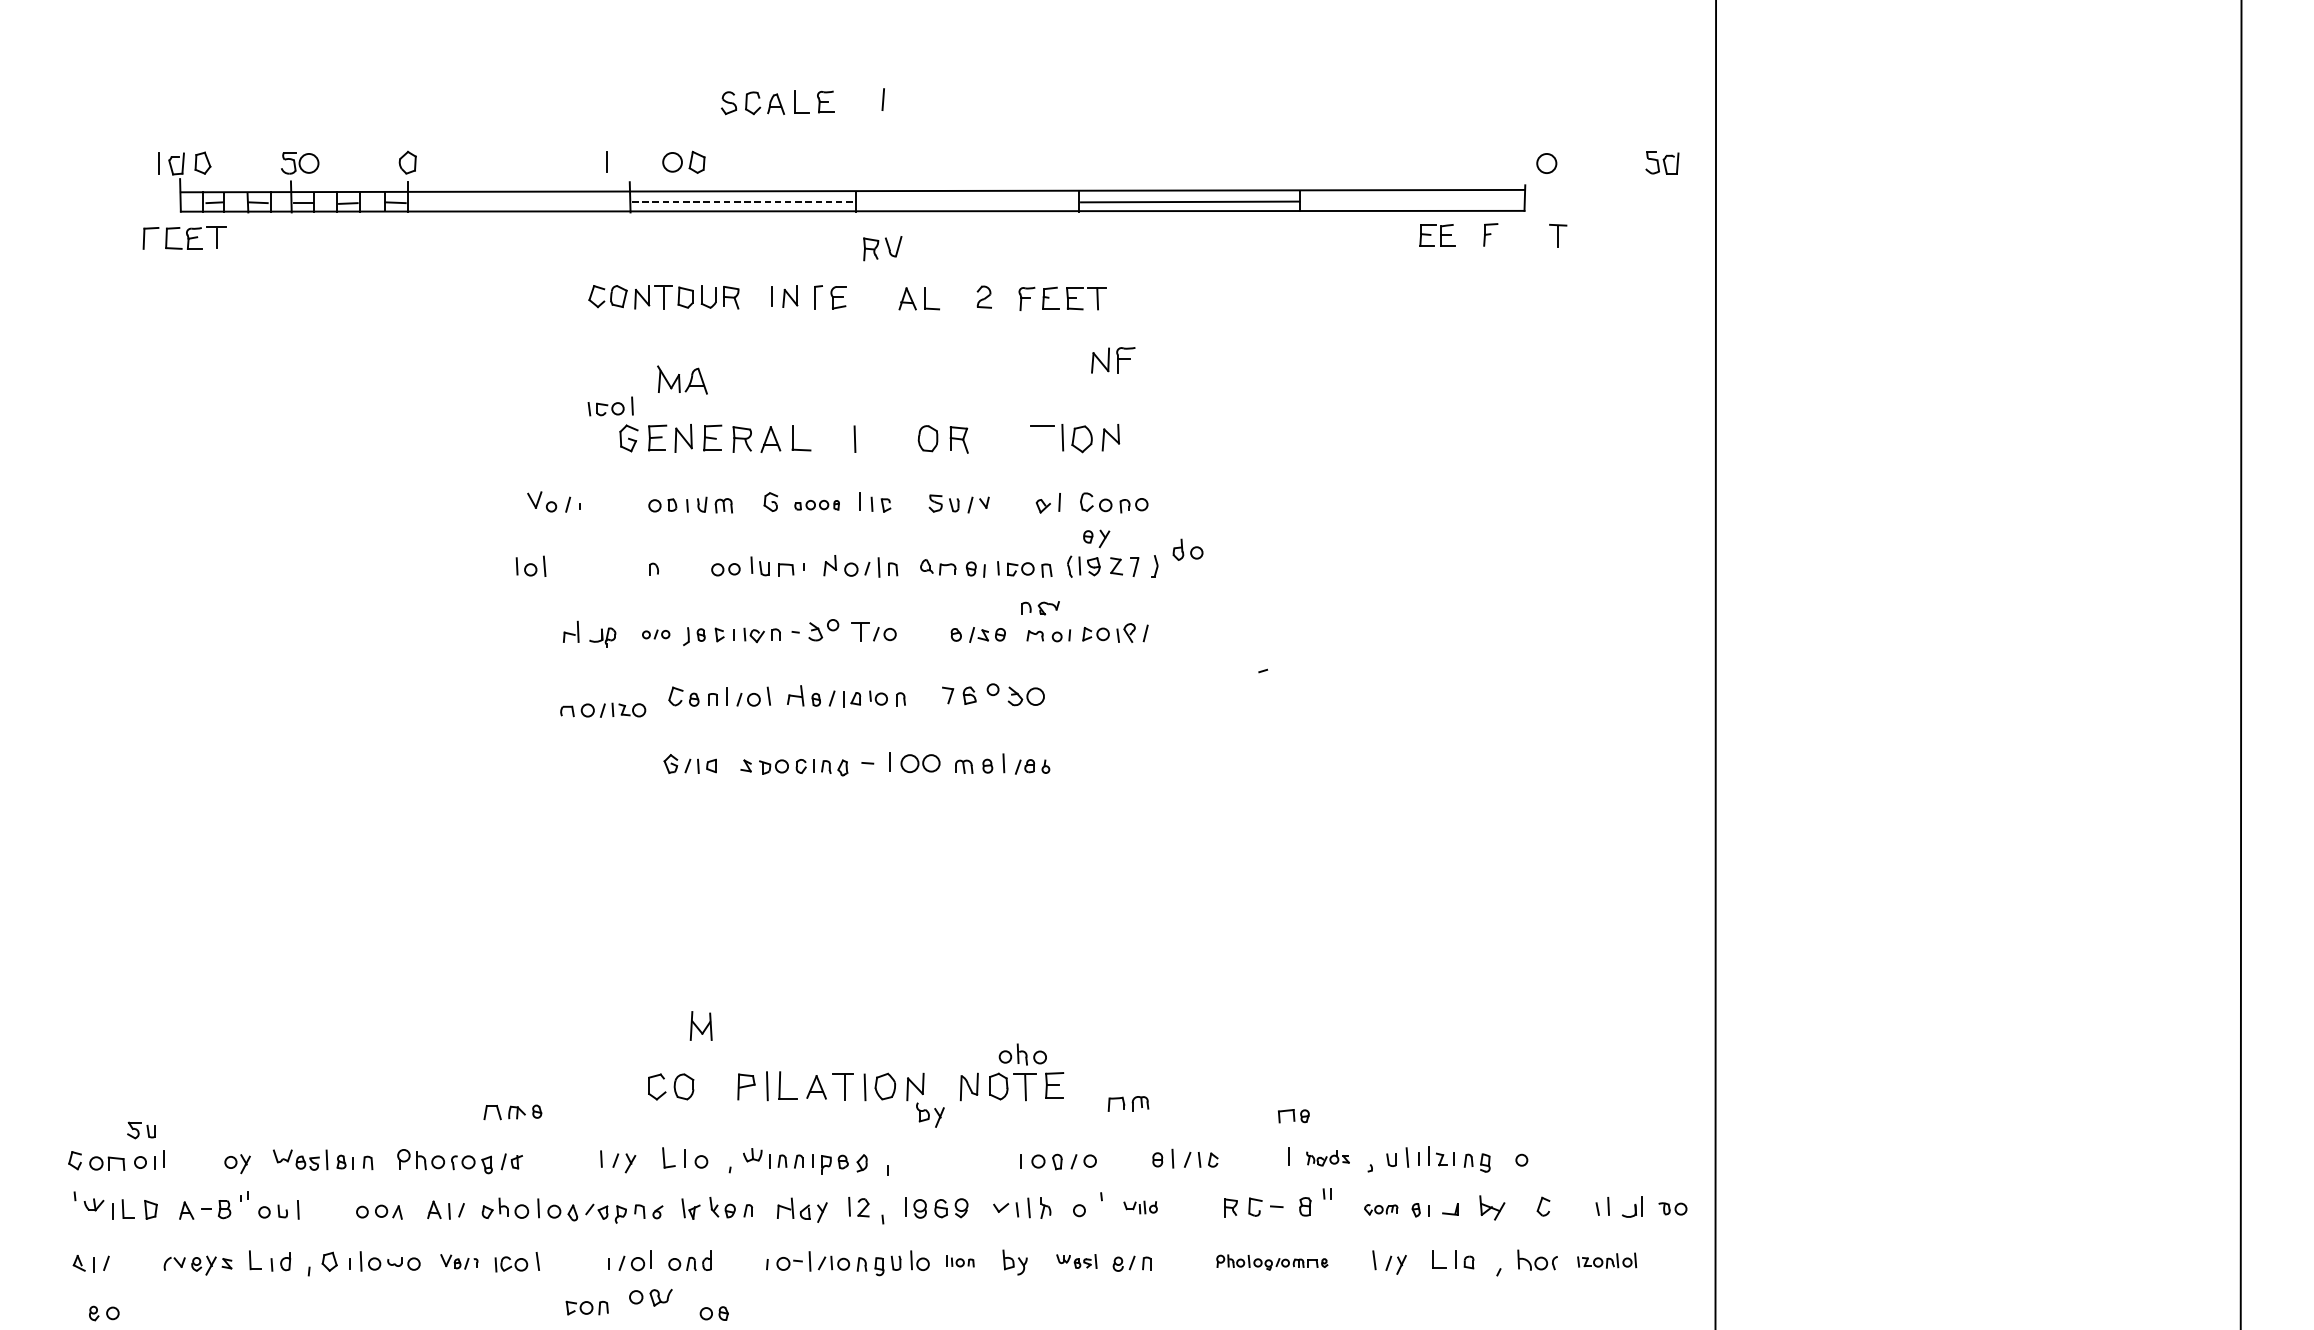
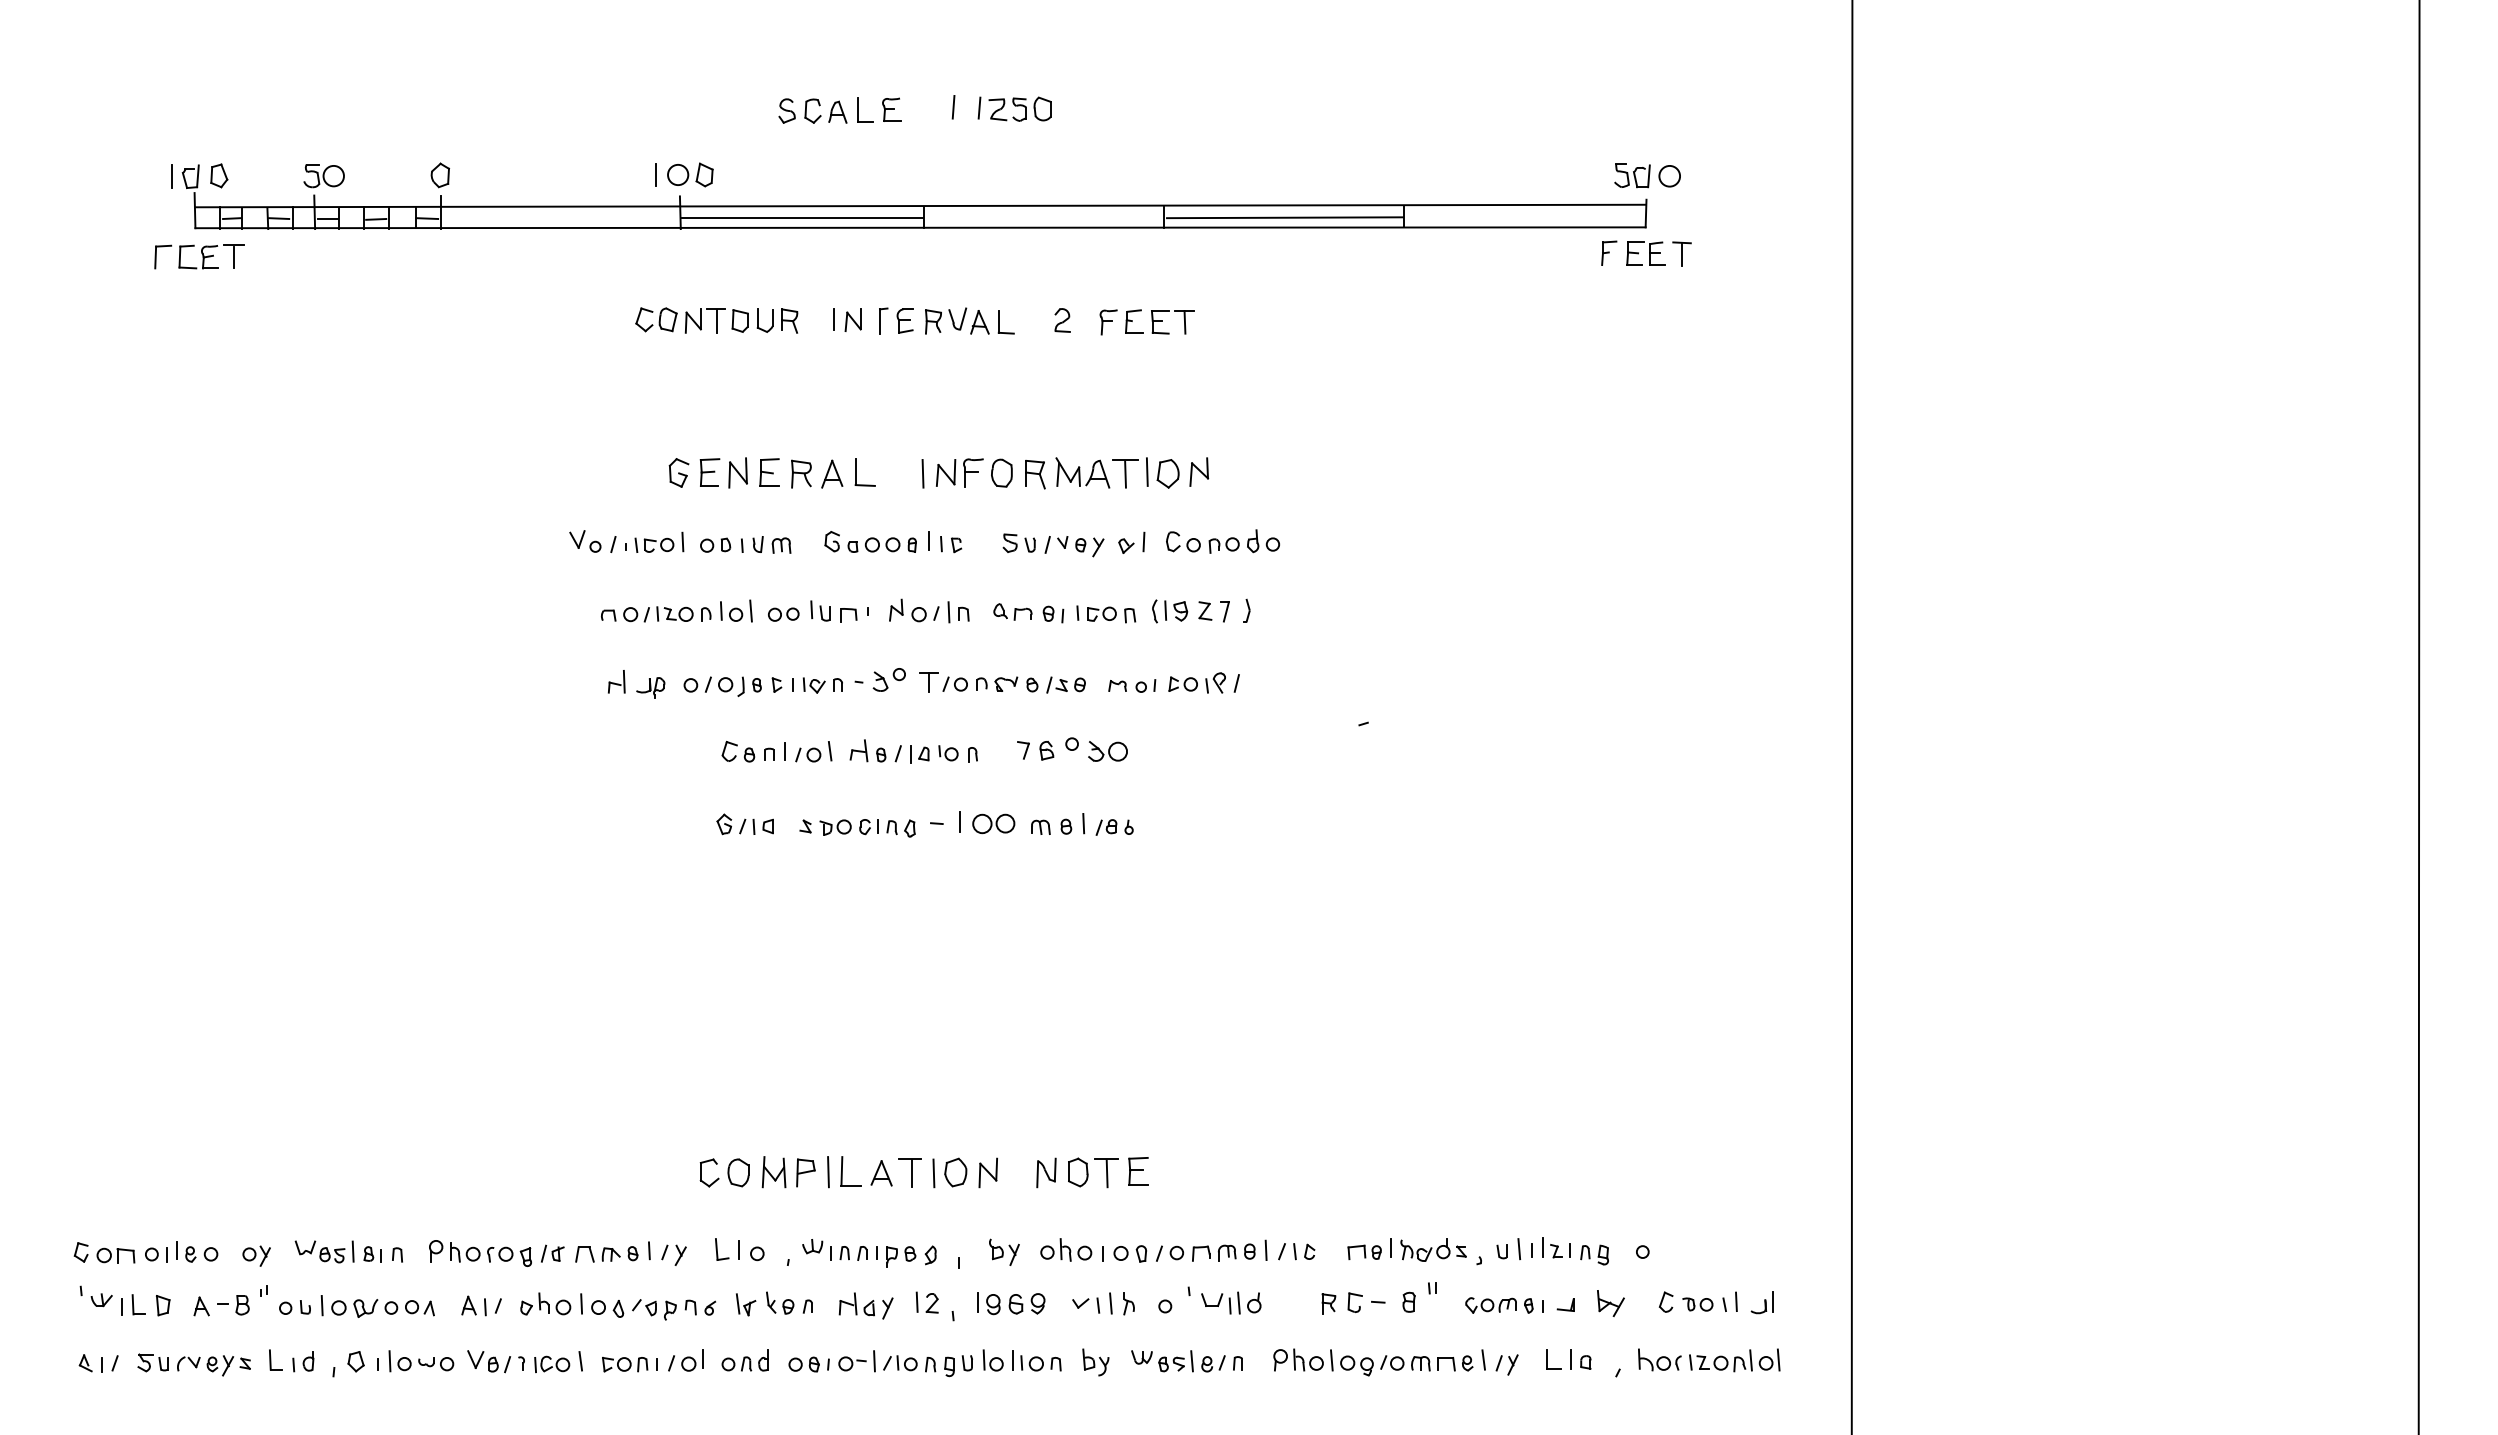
part: (939, 100) -> (1014, 108), added
part: (684, 161) -> (690, 174), moved
part: (1662, 162) -> (1632, 175), moved
line: (744, 202) -> (803, 218), dashed -> solid
part: (1437, 235) -> (1645, 253), moved
part: (883, 248) -> (946, 320), moved
part: (1112, 360) -> (959, 472), moved
part: (682, 379) -> (1082, 472), moved
part: (610, 405) -> (659, 541), moved
line: (1042, 439) -> (1125, 474), added
part: (816, 504) -> (881, 544), size x1.43
part: (1096, 538) -> (1089, 547), moved
part: (1188, 550) -> (1263, 541), moved
part: (531, 565) -> (736, 610), moved
part: (1040, 607) -> (997, 683), moved
part: (656, 634) -> (708, 684), size x1.67
part: (603, 710) -> (647, 614), moved
part: (700, 1026) -> (773, 1172), moved
part: (1023, 1054) -> (1066, 1249), moved
part: (1128, 1103) -> (1214, 1252), moved
part: (512, 1112) -> (606, 1254), moved
part: (930, 1114) -> (1004, 1251), moved
part: (1293, 1116) -> (1364, 1252), moved
part: (141, 1130) -> (152, 1362), moved
part: (1327, 1157) -> (1433, 1249), size x1.43
part: (1140, 1207) -> (1231, 1302), size x1.67
part: (1672, 1208) -> (1697, 1304), moved
part: (1380, 1209) -> (1490, 1305), size x1.43
part: (960, 1260) -> (1036, 1360), size x1.67
part: (1606, 1260) -> (1734, 1360), size x1.43
part: (458, 1261) -> (495, 1361), size x1.43
part: (1076, 1261) -> (1162, 1361), size x1.43
part: (1272, 1262) -> (1373, 1362), size x1.67
part: (650, 1297) -> (354, 1308), moved
part: (587, 1307) -> (625, 1364), moved
part: (104, 1313) -> (201, 1254), moved
part: (713, 1313) -> (803, 1364), moved

